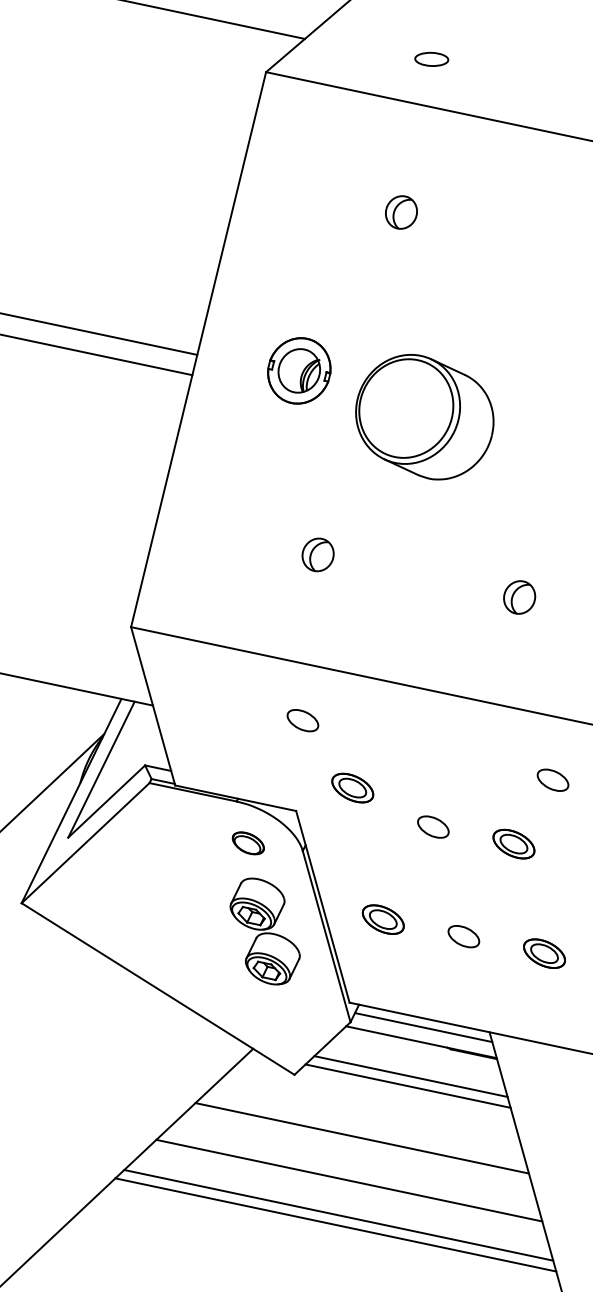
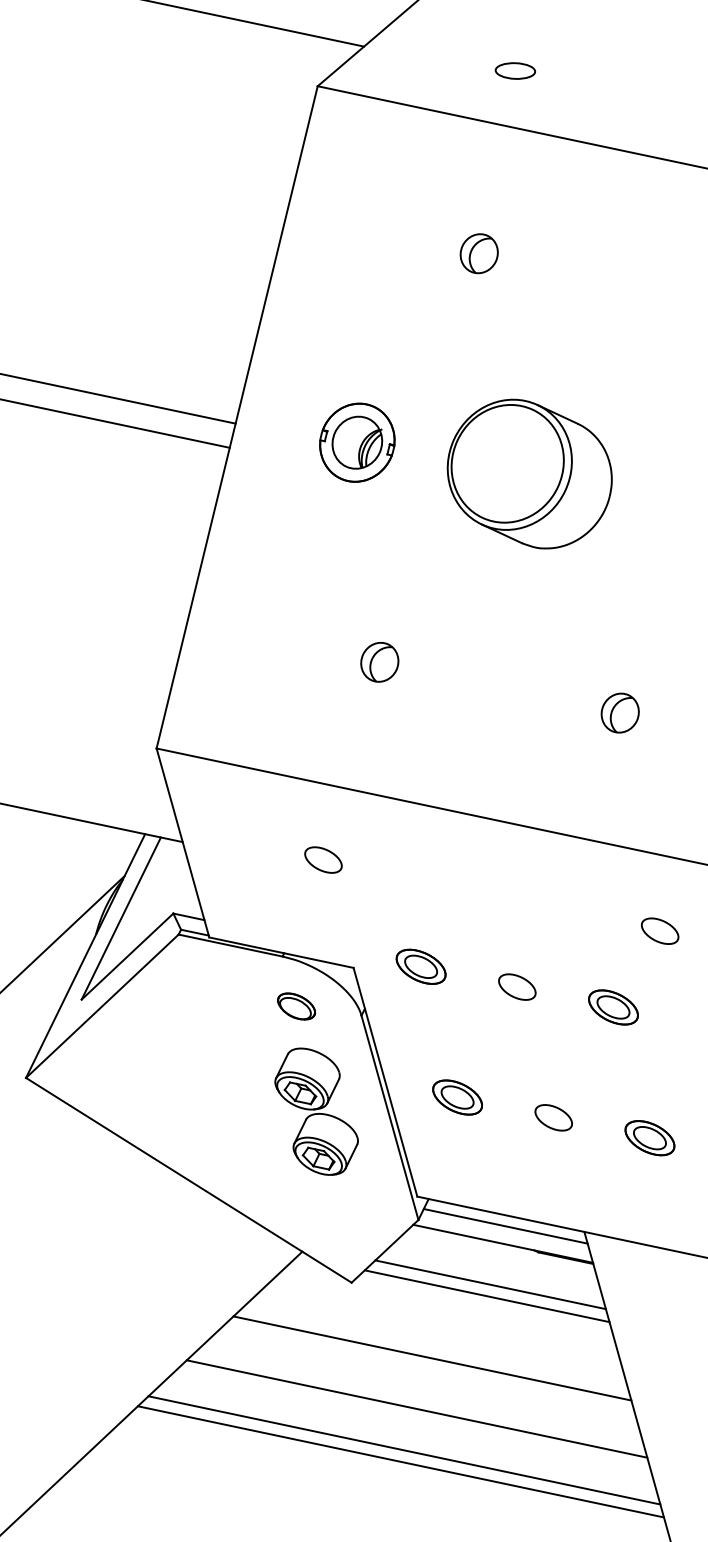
part: (424, 417) -> (529, 474), moved
part: (302, 720) -> (322, 859), moved
part: (352, 787) -> (420, 966), moved

